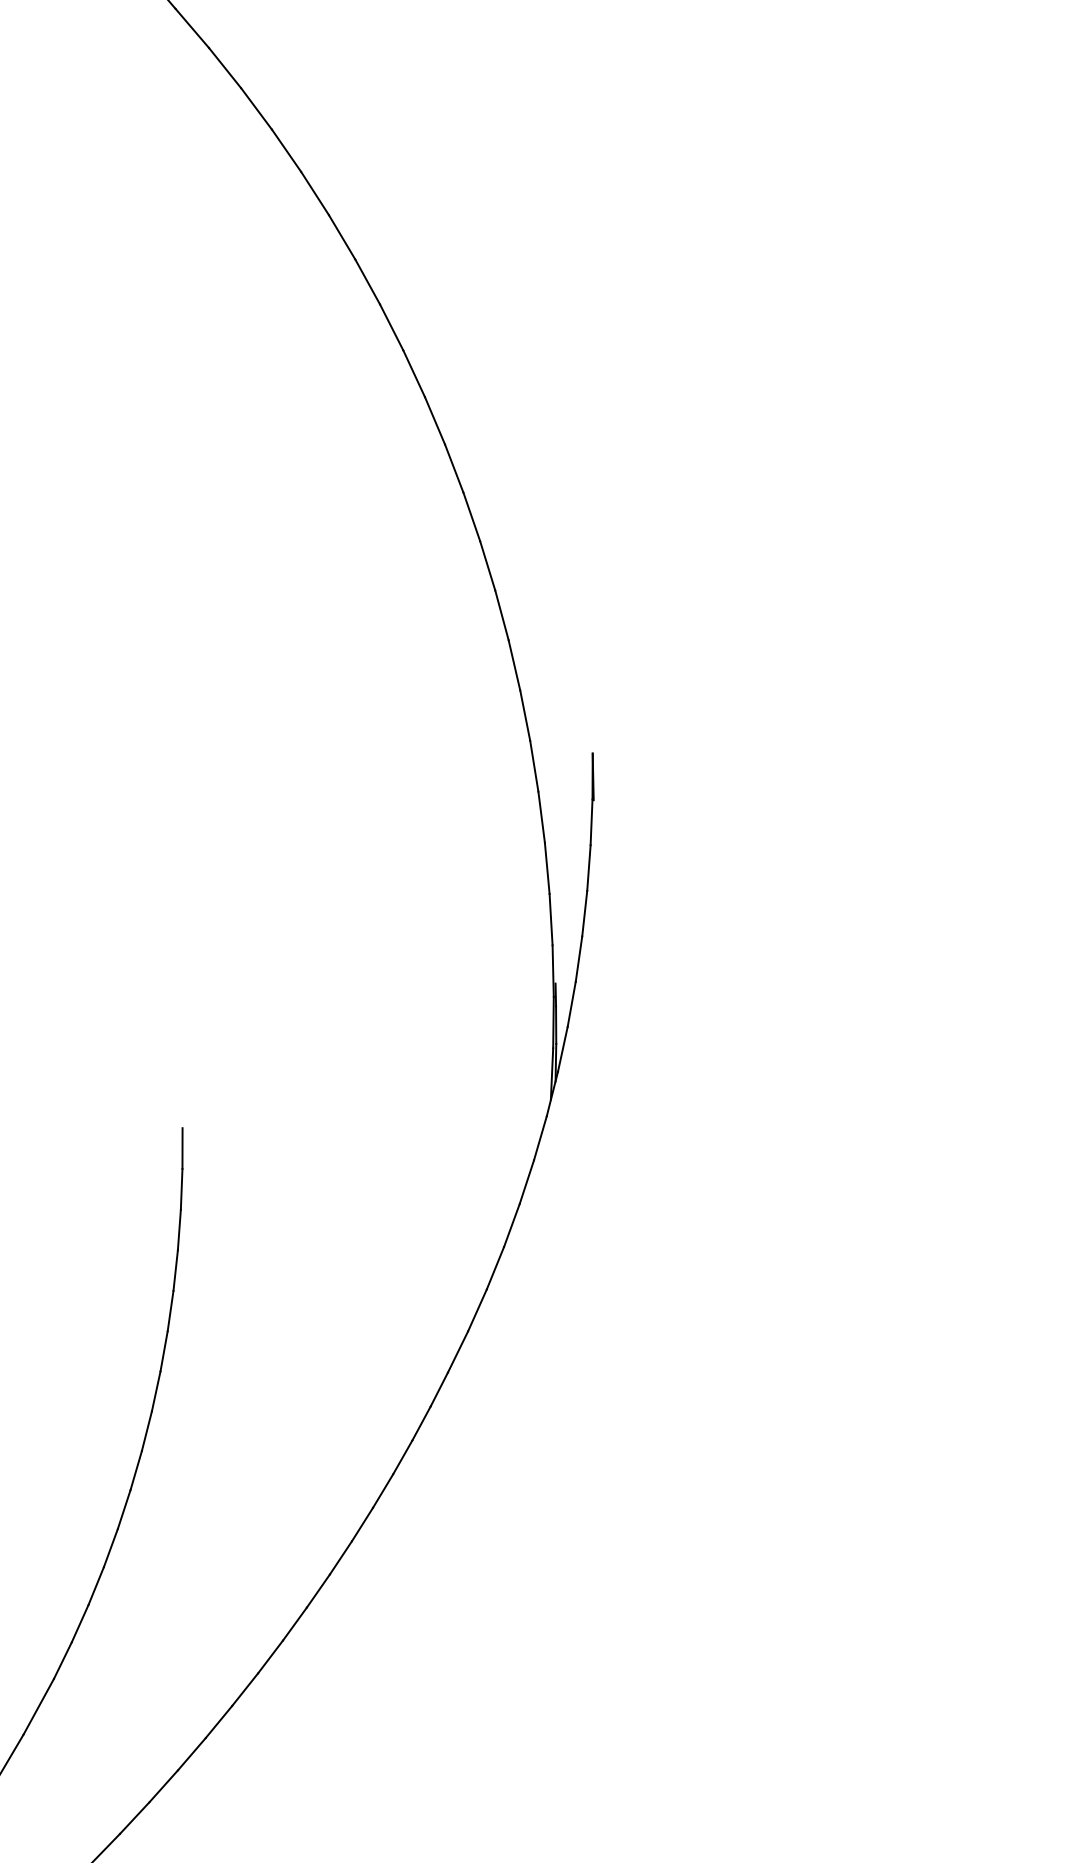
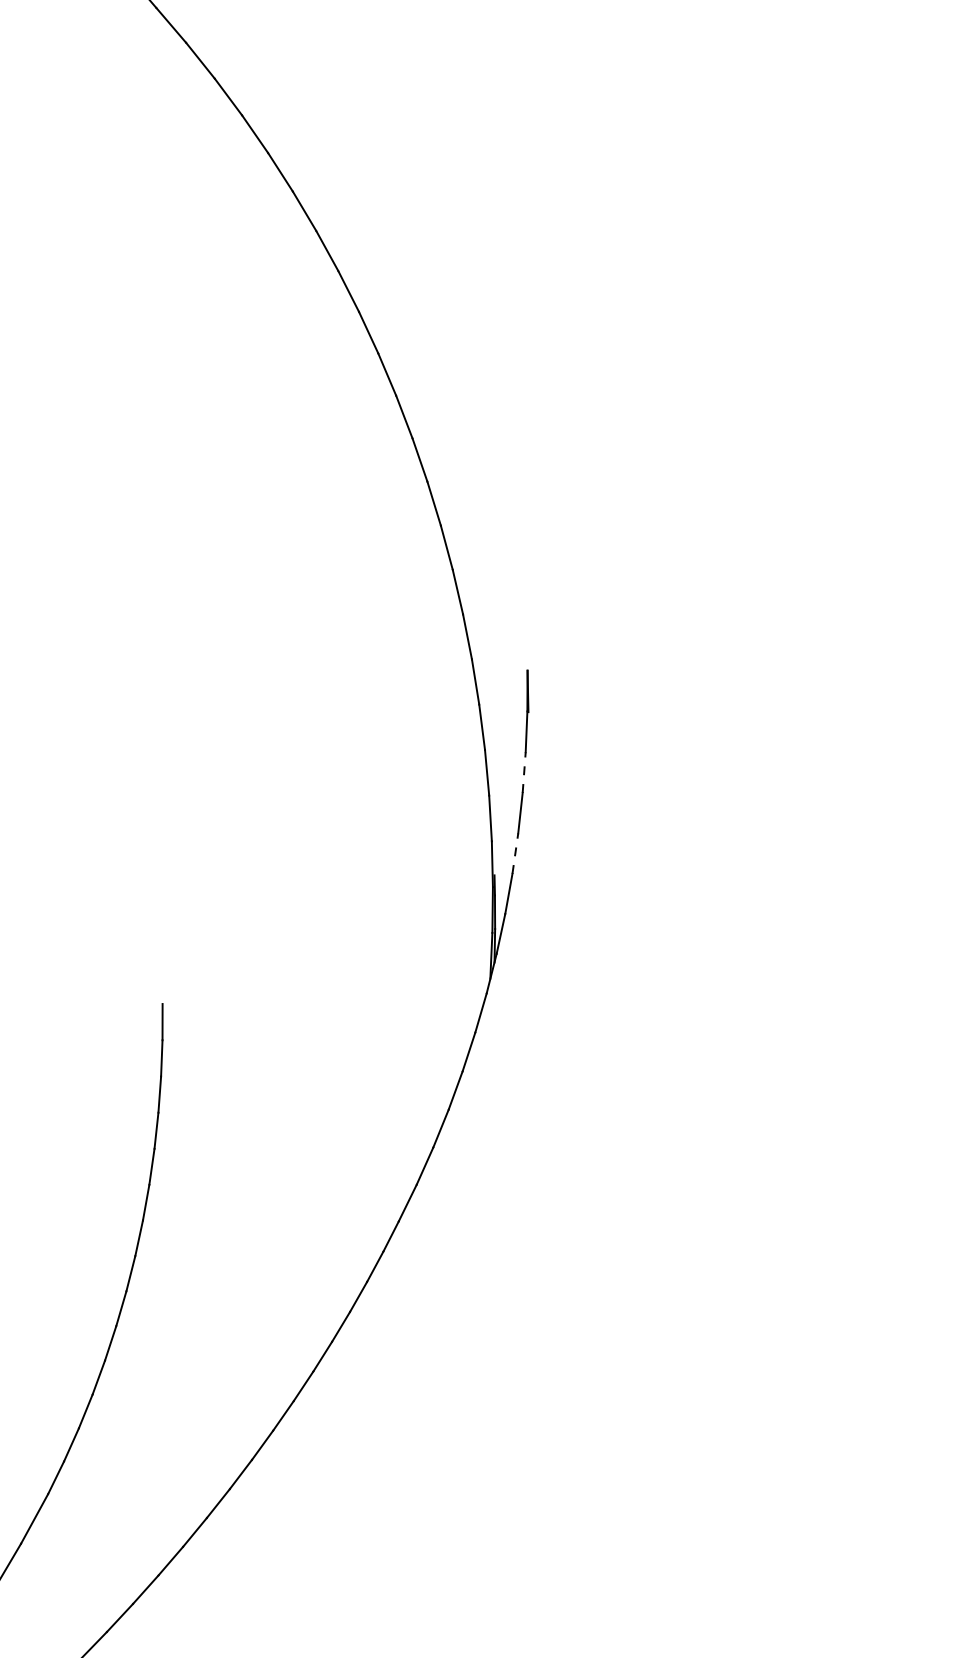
line: (589, 868) -> (524, 772), solid -> dashed
line: (579, 959) -> (515, 853), solid -> dashed

